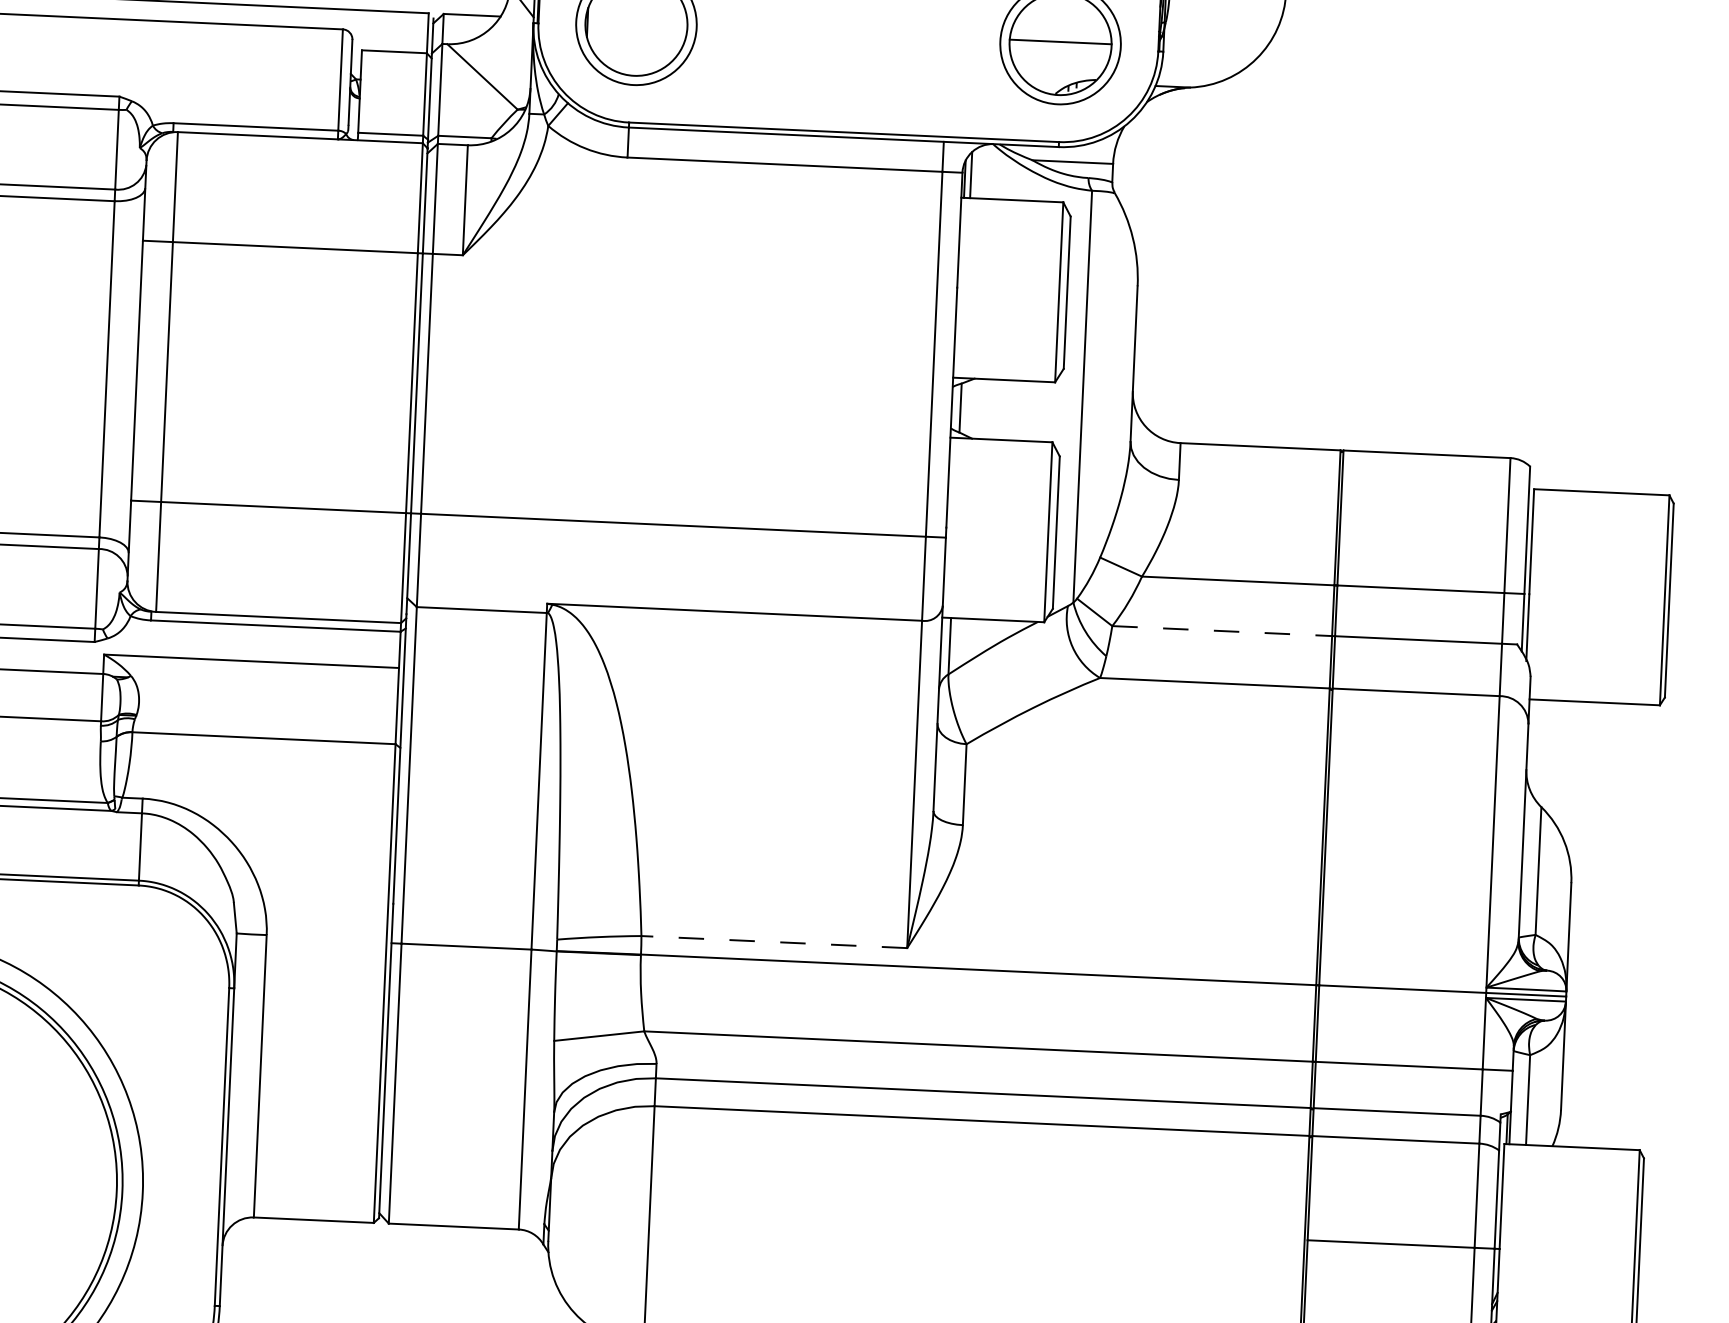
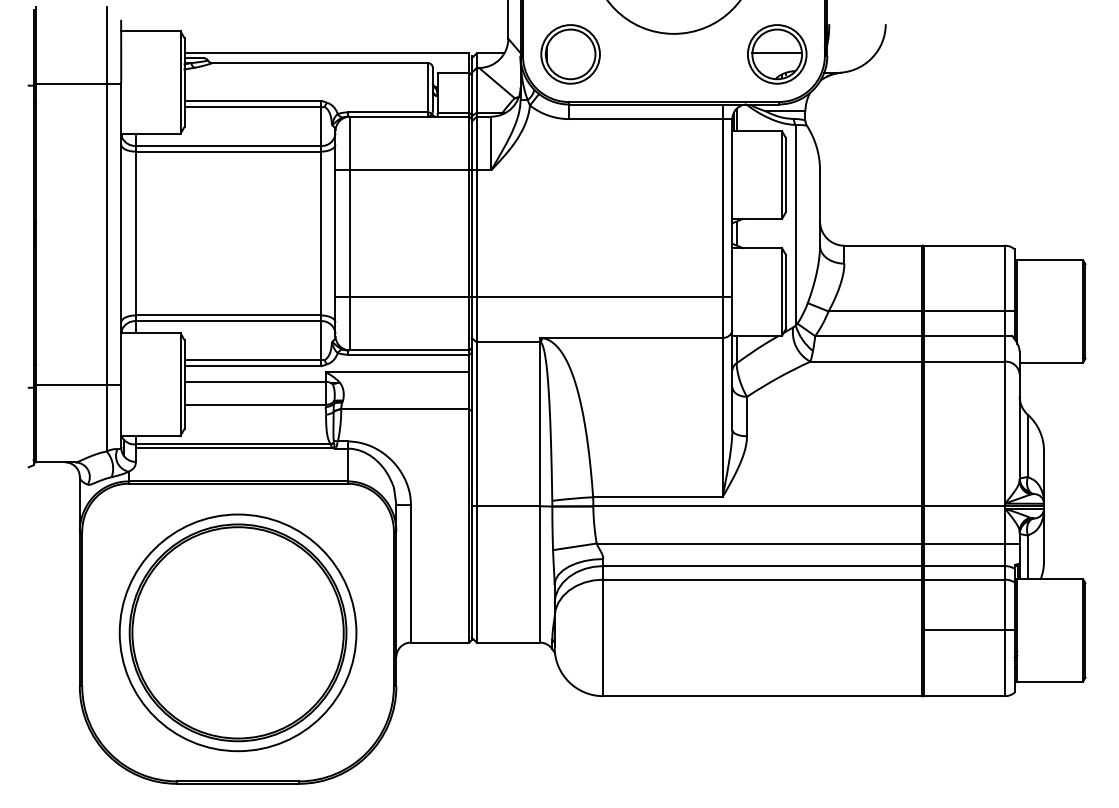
line: (1221, 631) -> (868, 336), dashed -> solid
line: (773, 942) -> (657, 497), dashed -> solid

